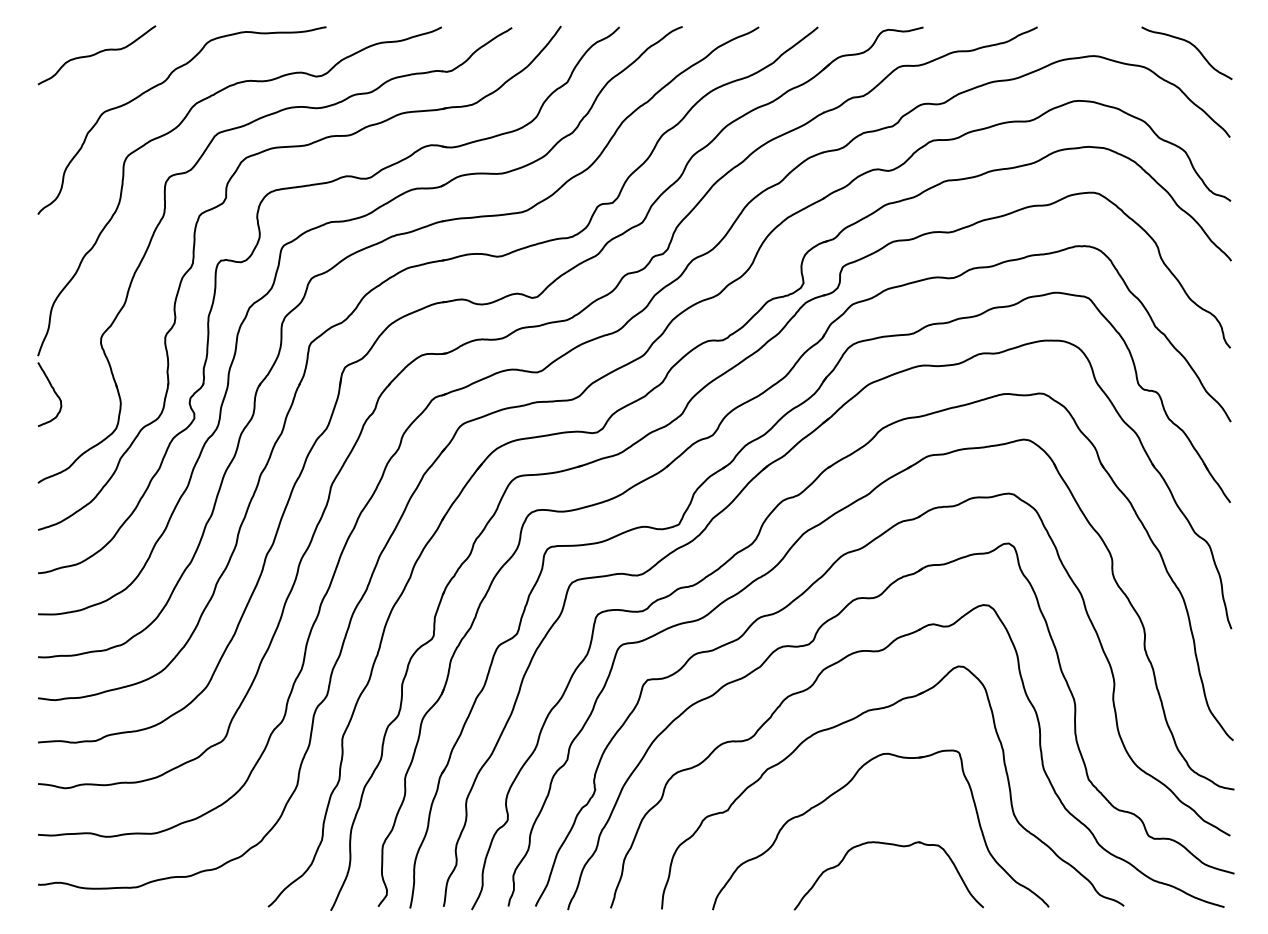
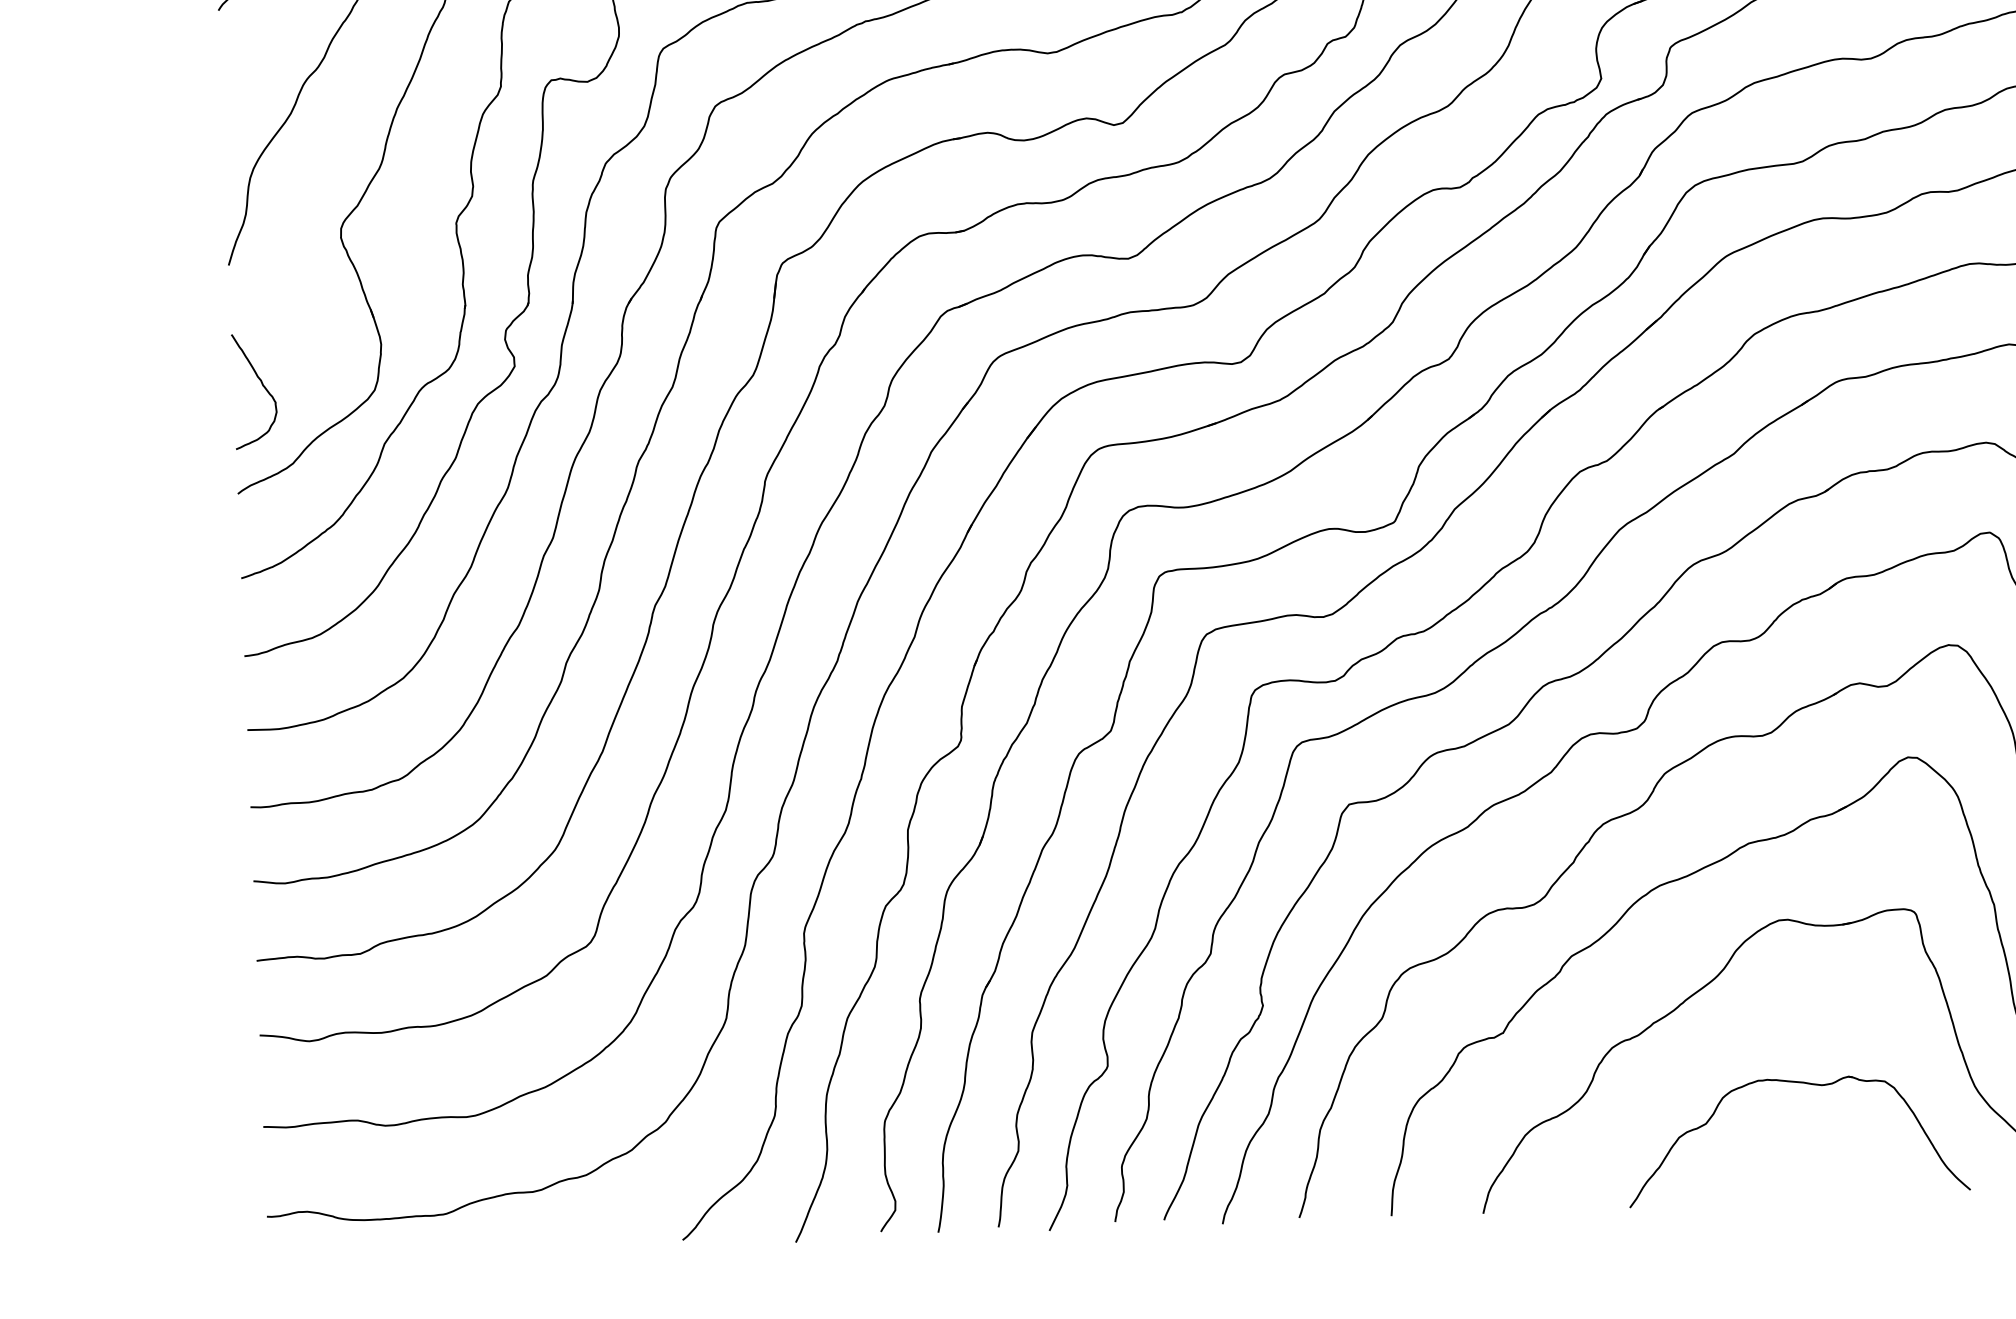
curve: (53, 391) -> (261, 385), moved

